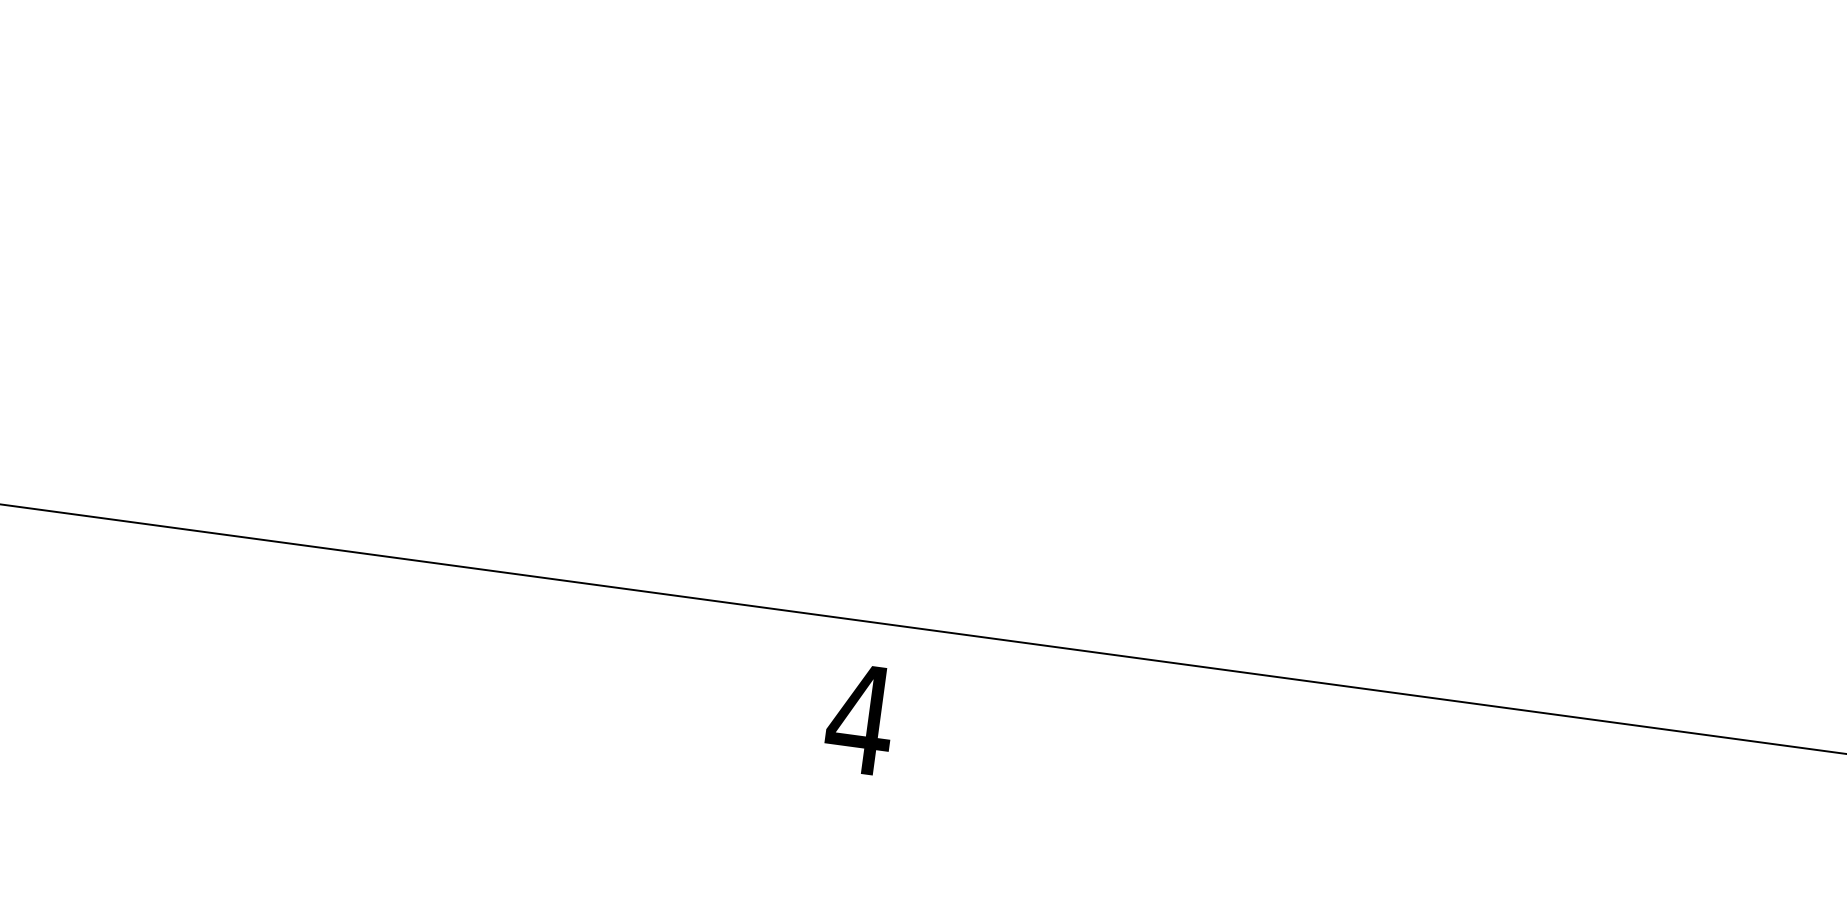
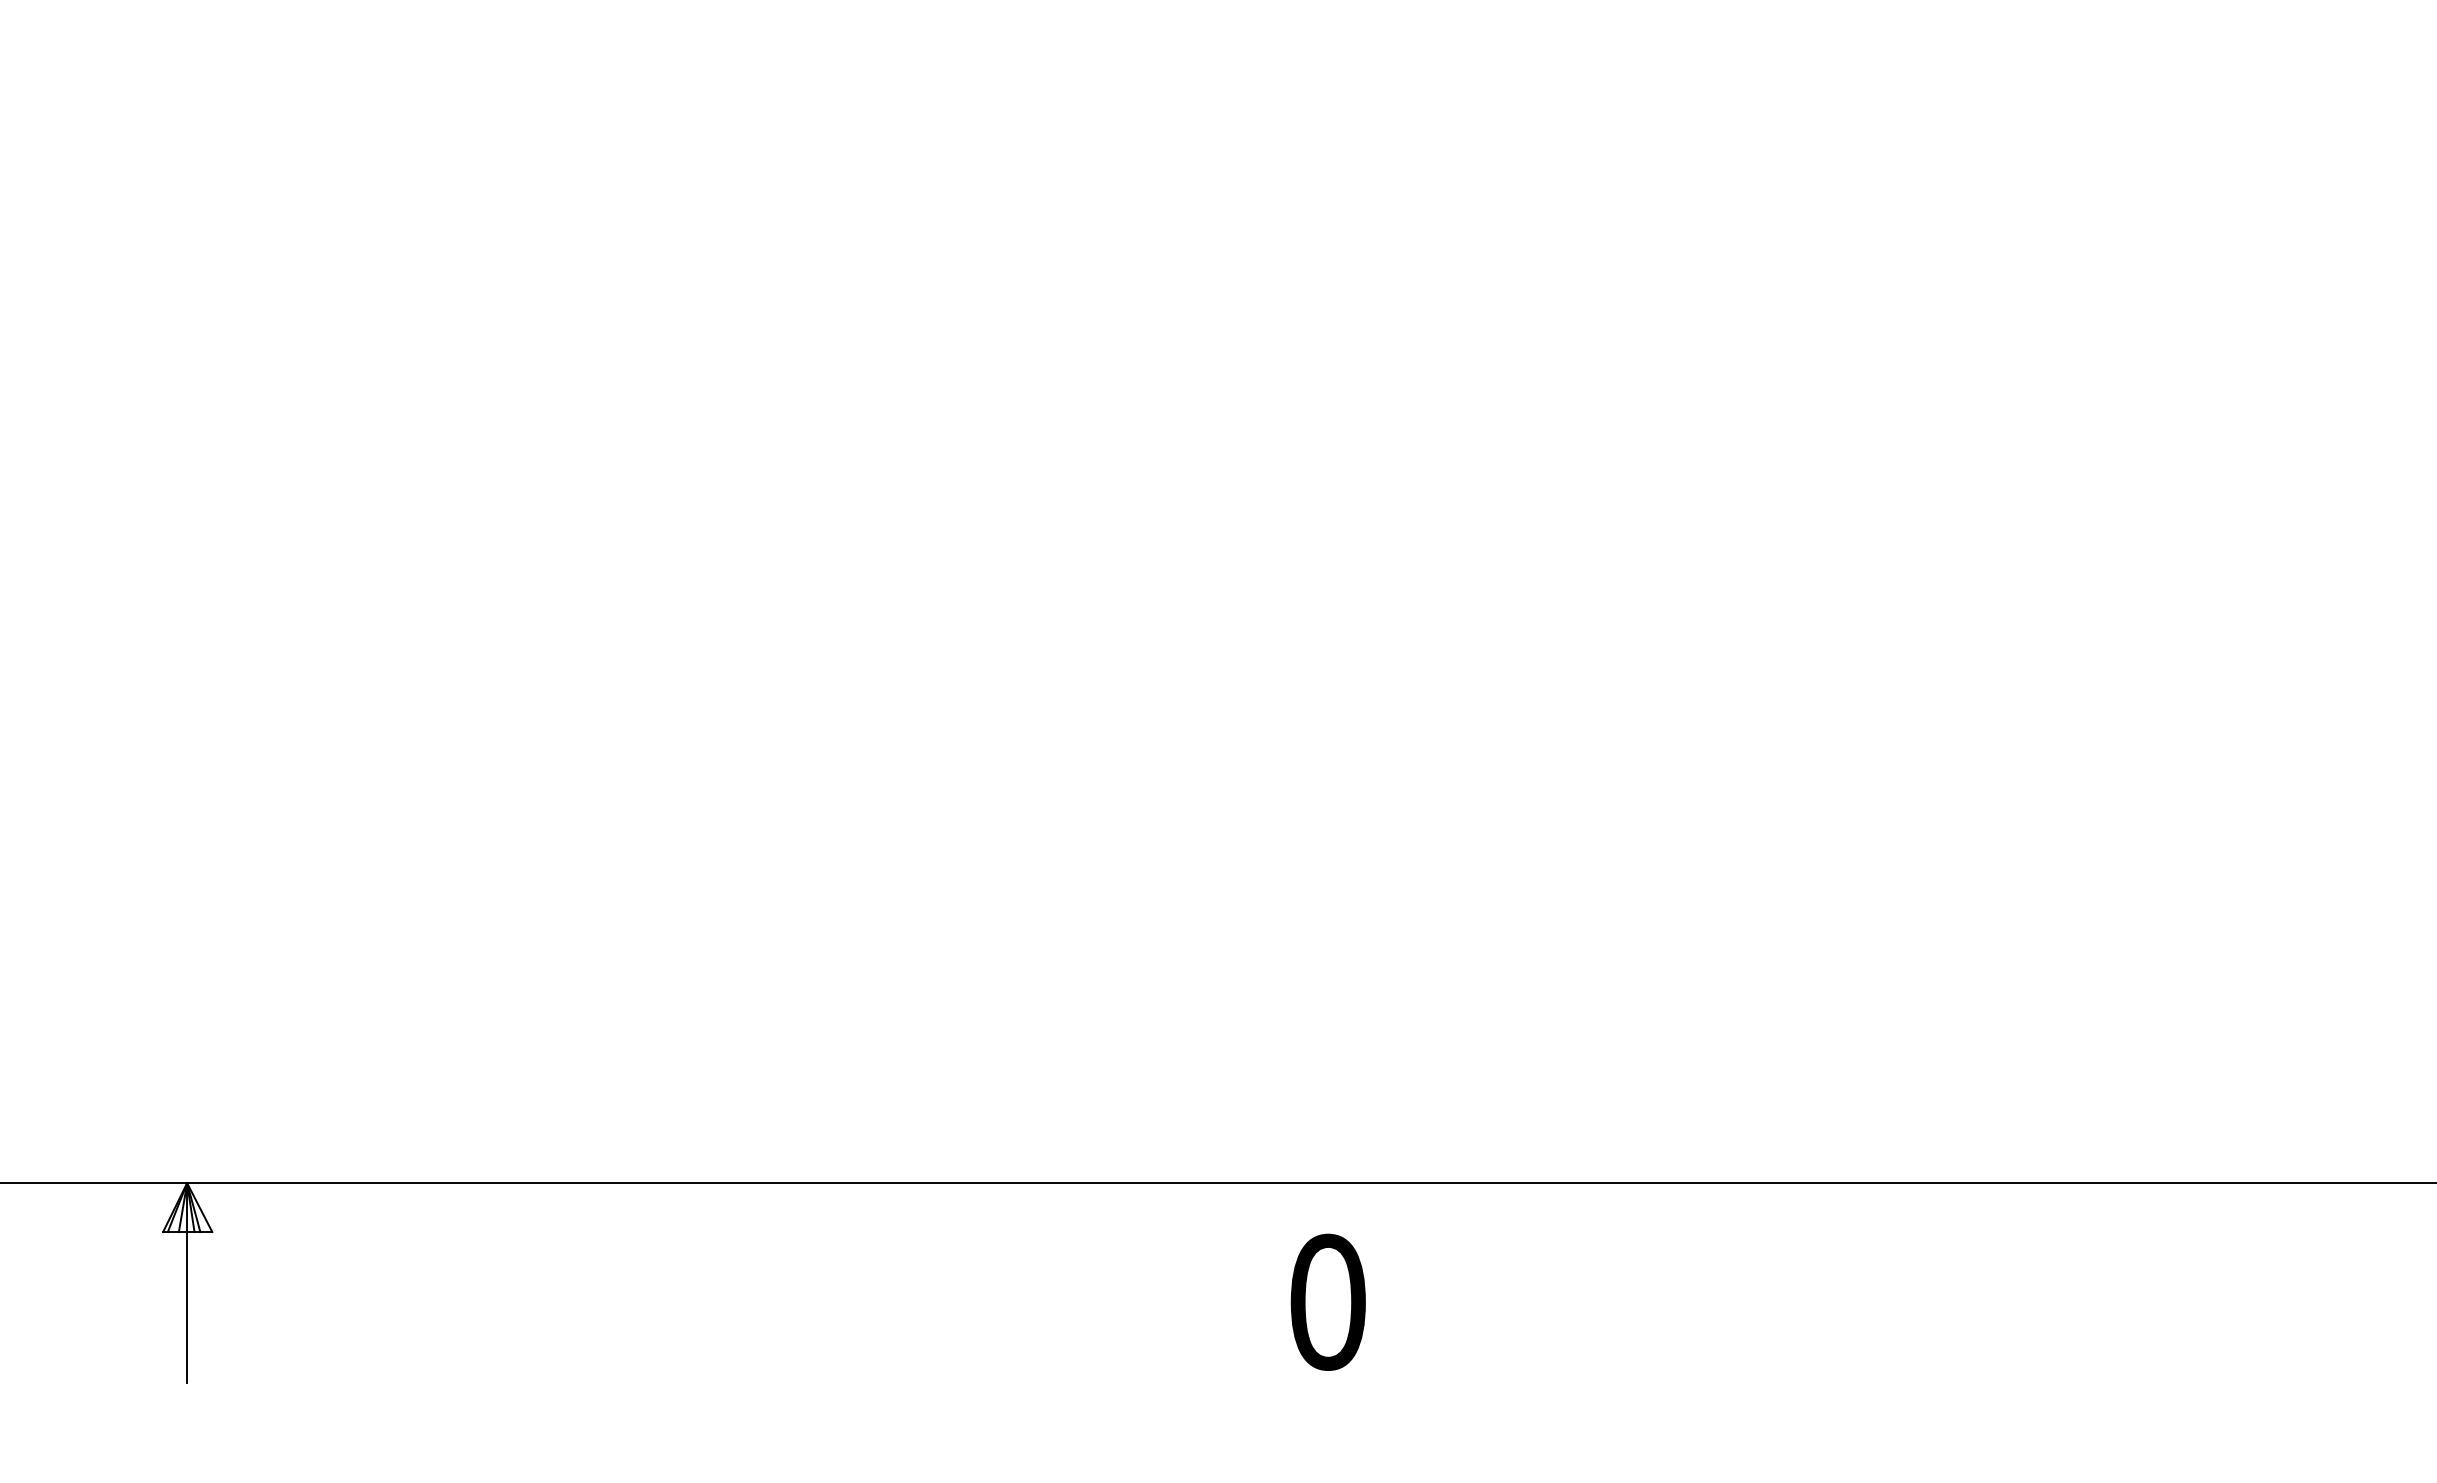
text: (860, 718) -> (1327, 1301), 4 -> 0

